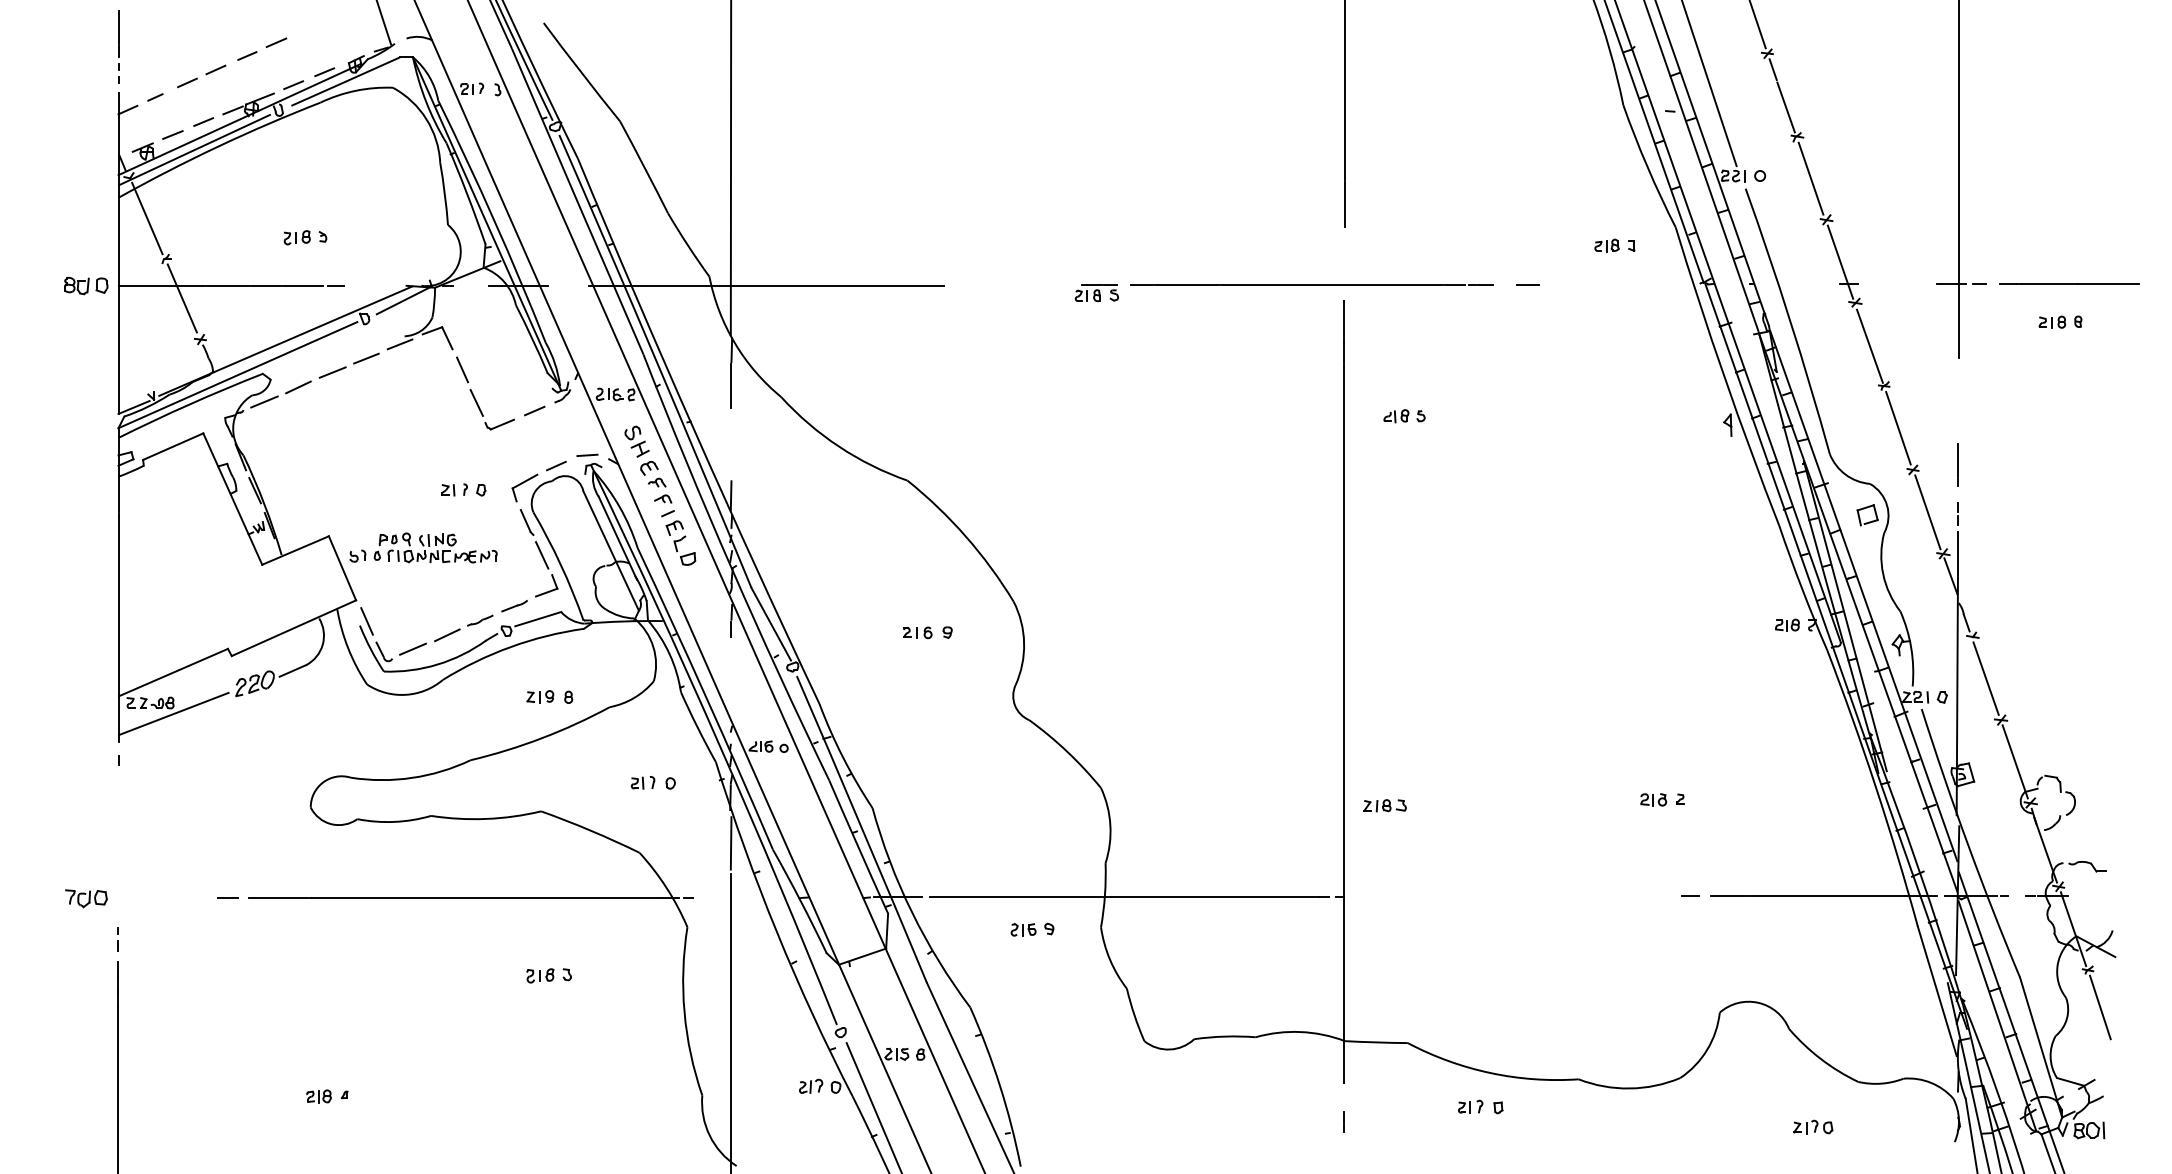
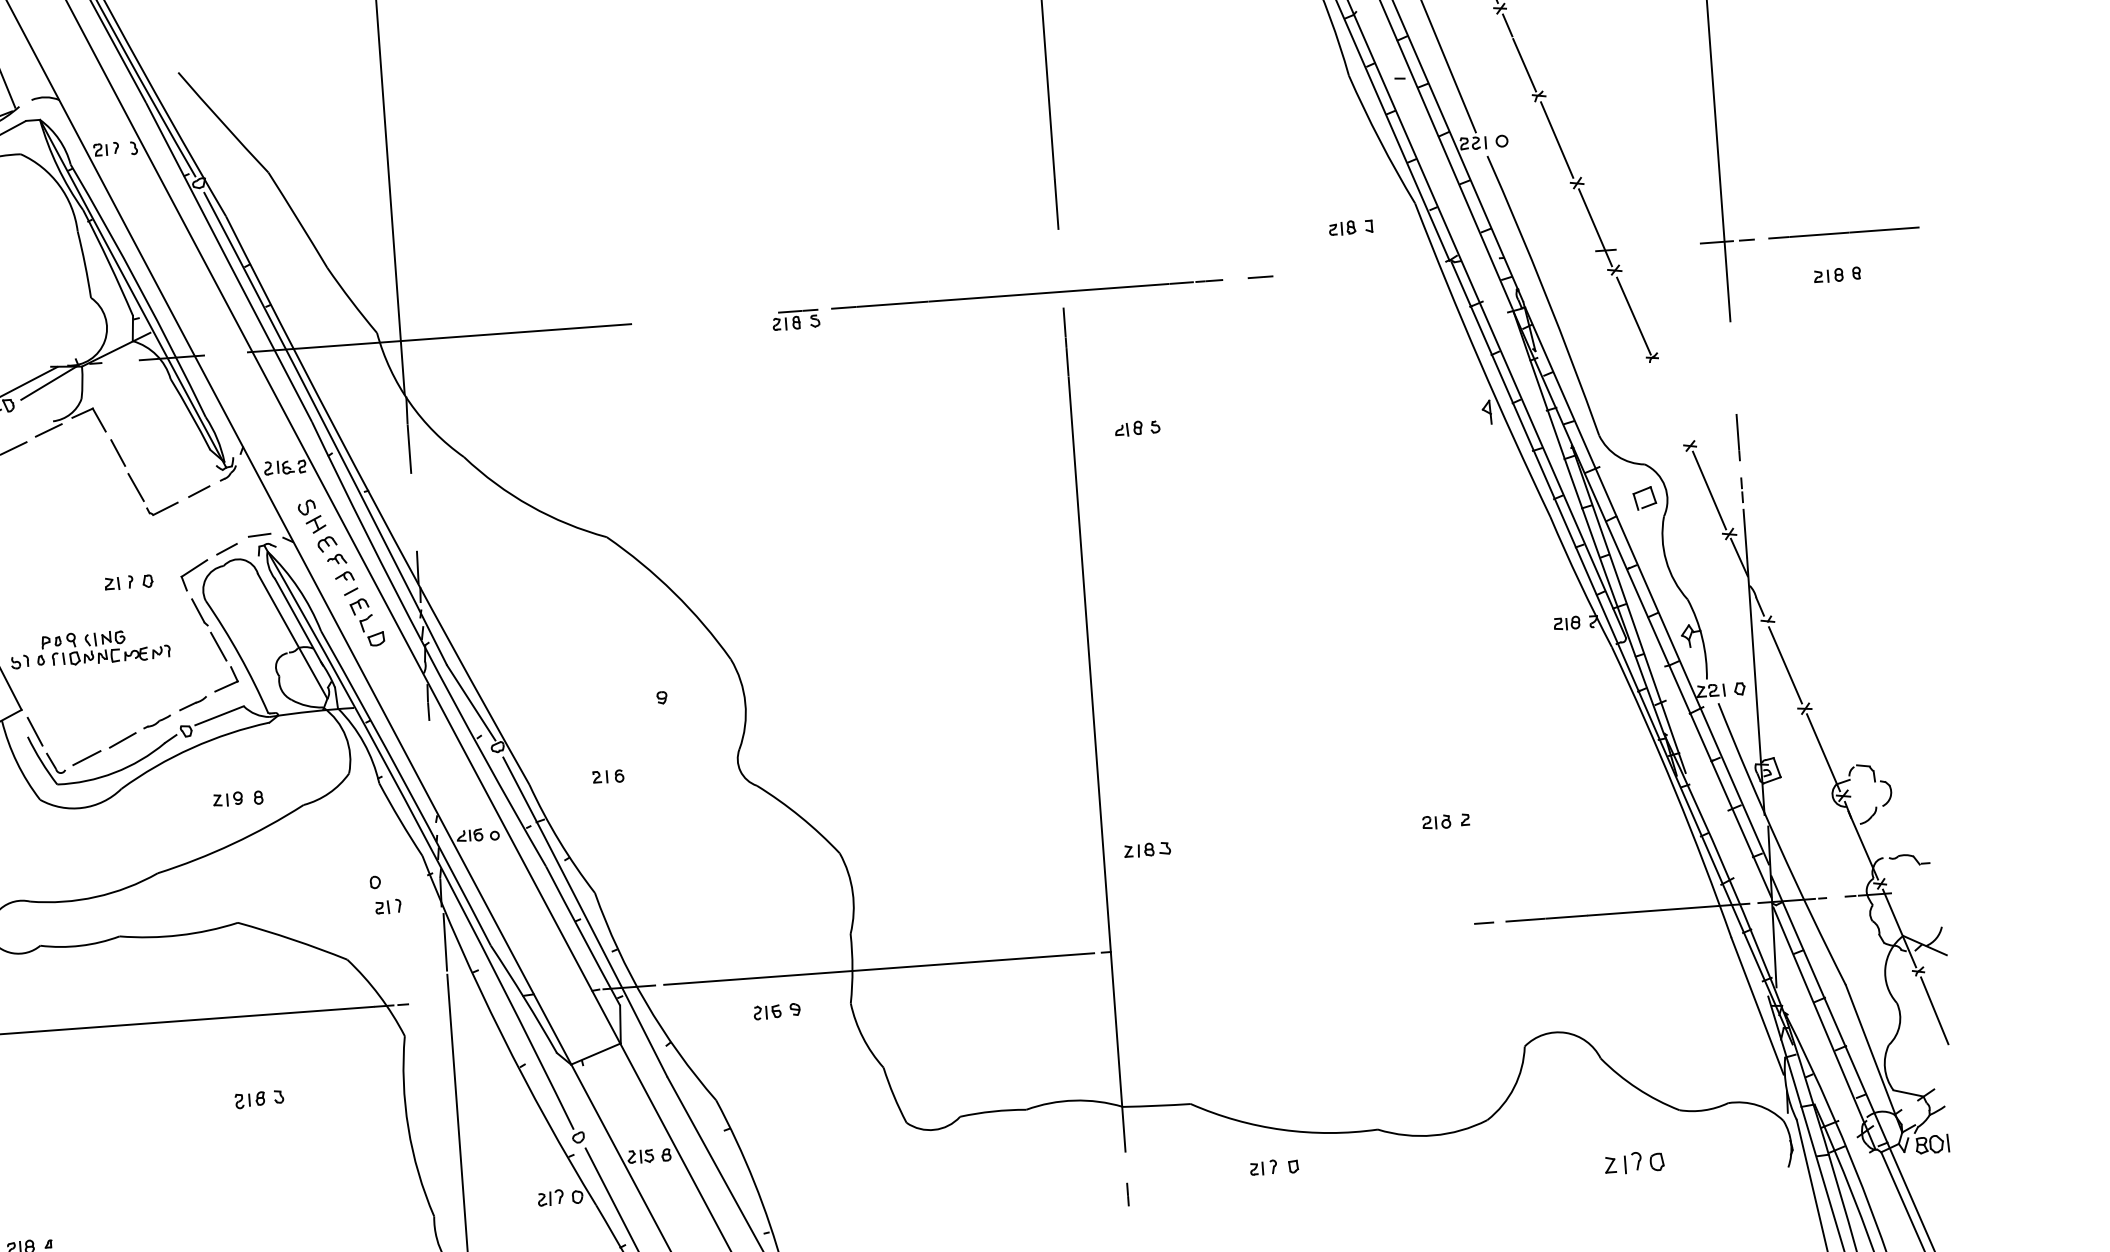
line: (1898, 427) -> (1671, 401), removed
part: (917, 632) -> (608, 776), moved
part: (642, 782) -> (387, 906), moved
part: (1813, 1126) -> (1634, 1161), size x1.4

